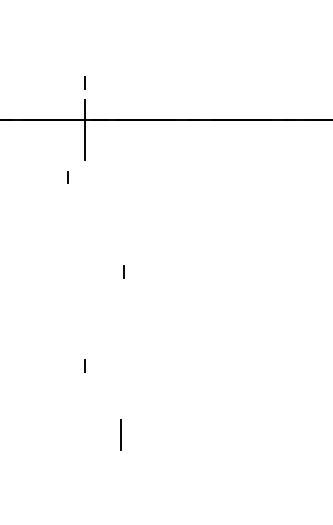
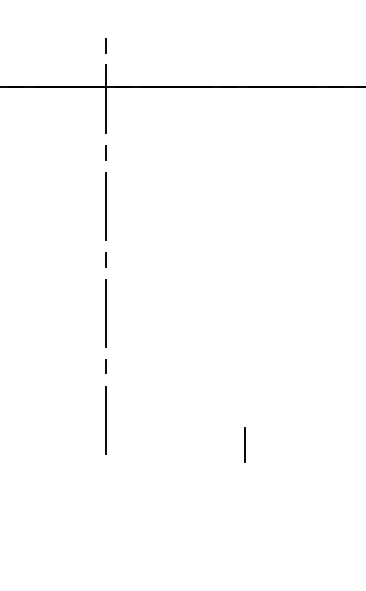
line: (67, 177) -> (105, 152), moved
line: (84, 224) -> (105, 206), added
line: (123, 271) -> (105, 259), moved
line: (84, 318) -> (105, 312), added
line: (84, 412) -> (105, 419), added
line: (120, 434) -> (243, 444), moved

